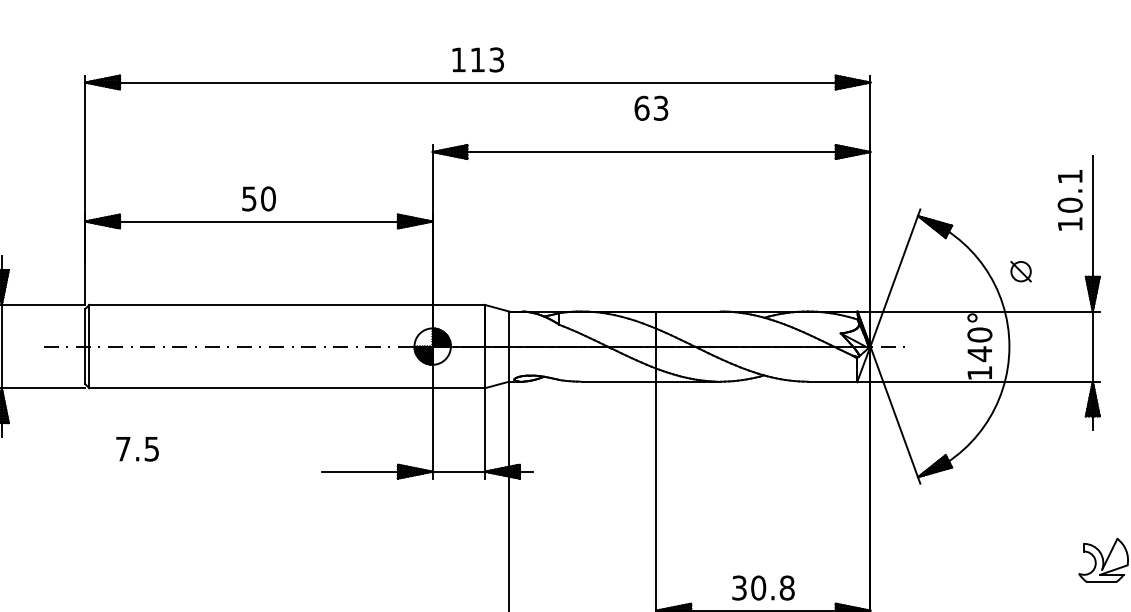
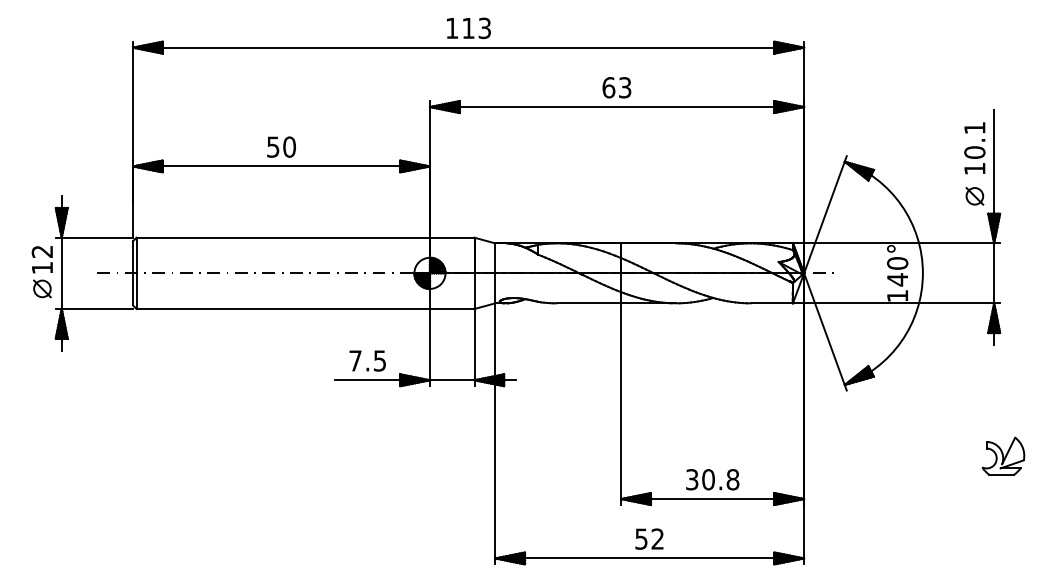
text: (650, 108) -> (616, 87), moved
part: (1020, 271) -> (974, 196), moved
text: (137, 448) -> (367, 360), moved

